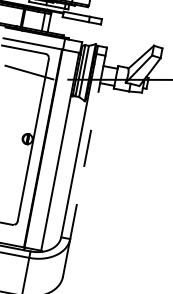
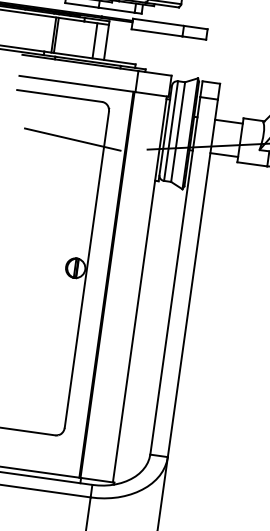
line: (87, 147) -> (192, 278), dashed -> solid

